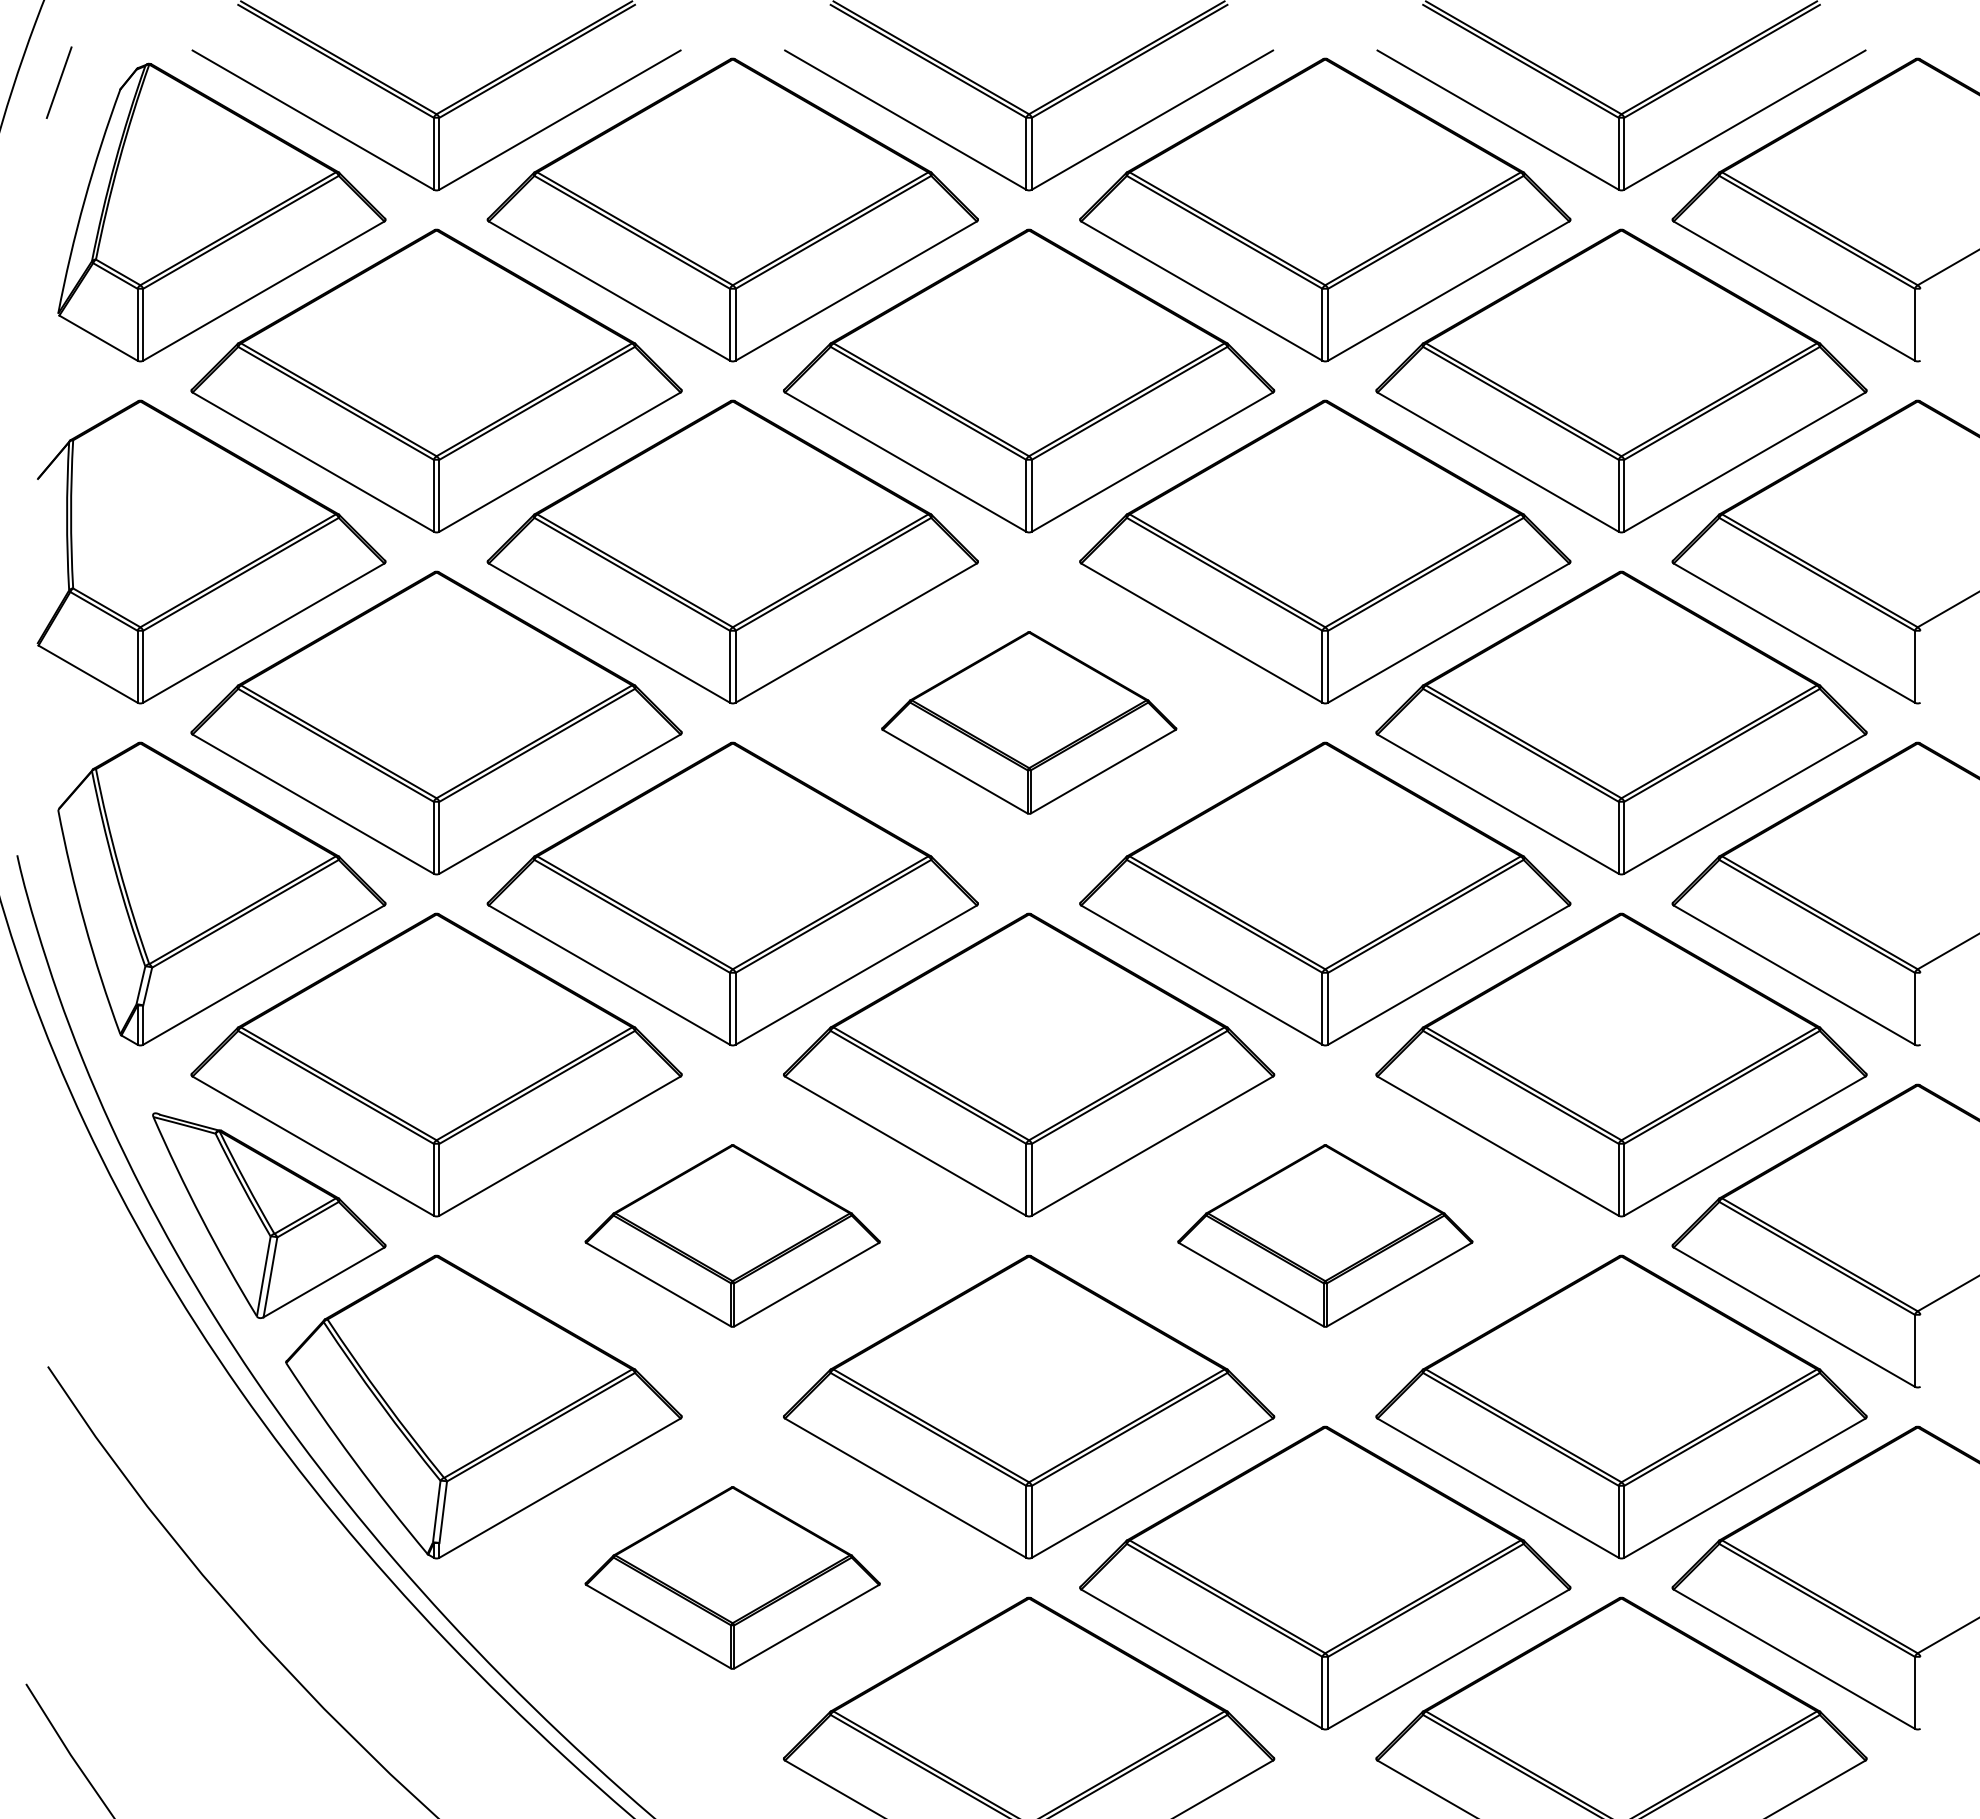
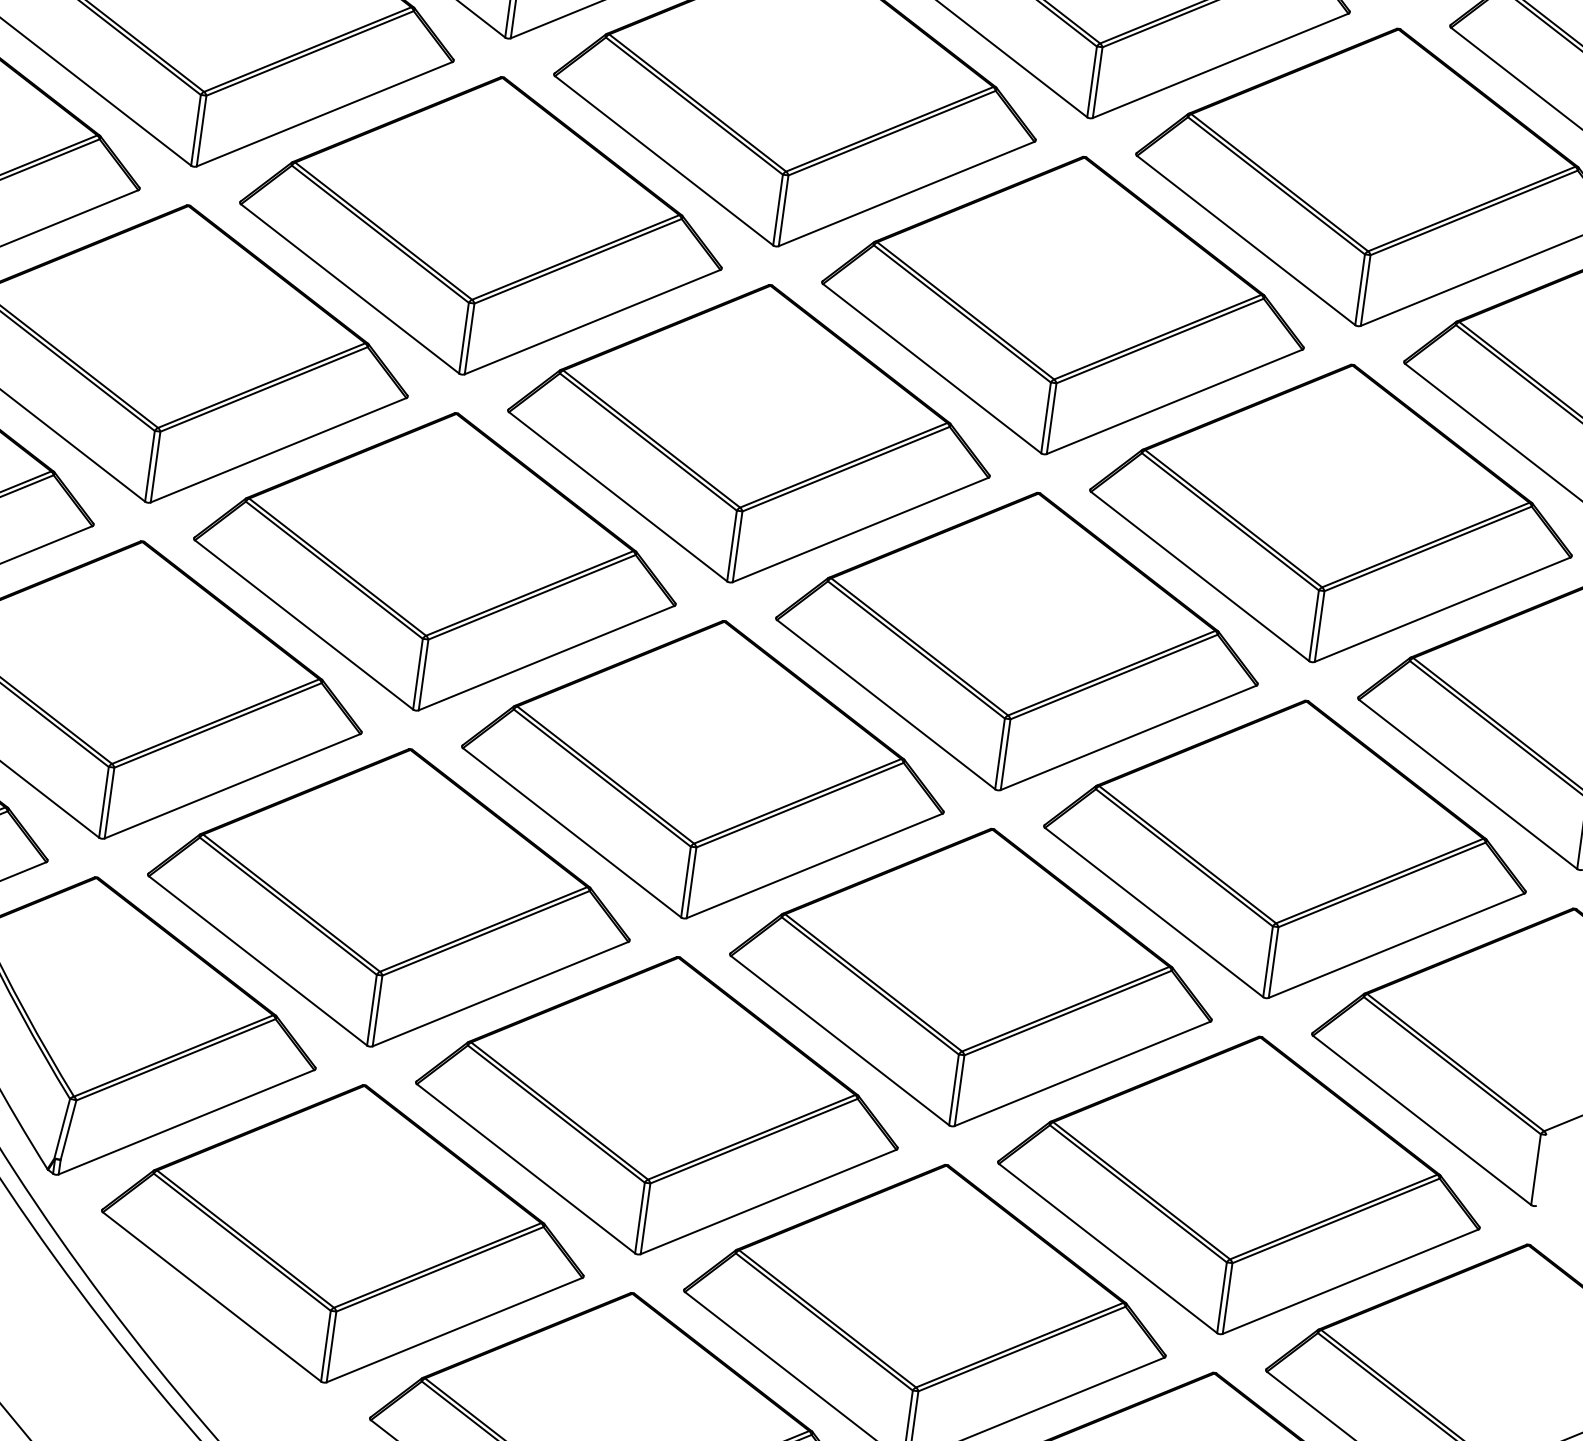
part: (1029, 722) -> (750, 433), size x1.67
part: (732, 1235) -> (389, 897), size x1.67
part: (1325, 1235) -> (972, 977), size x1.67
part: (732, 1577) -> (343, 1233), size x1.67

